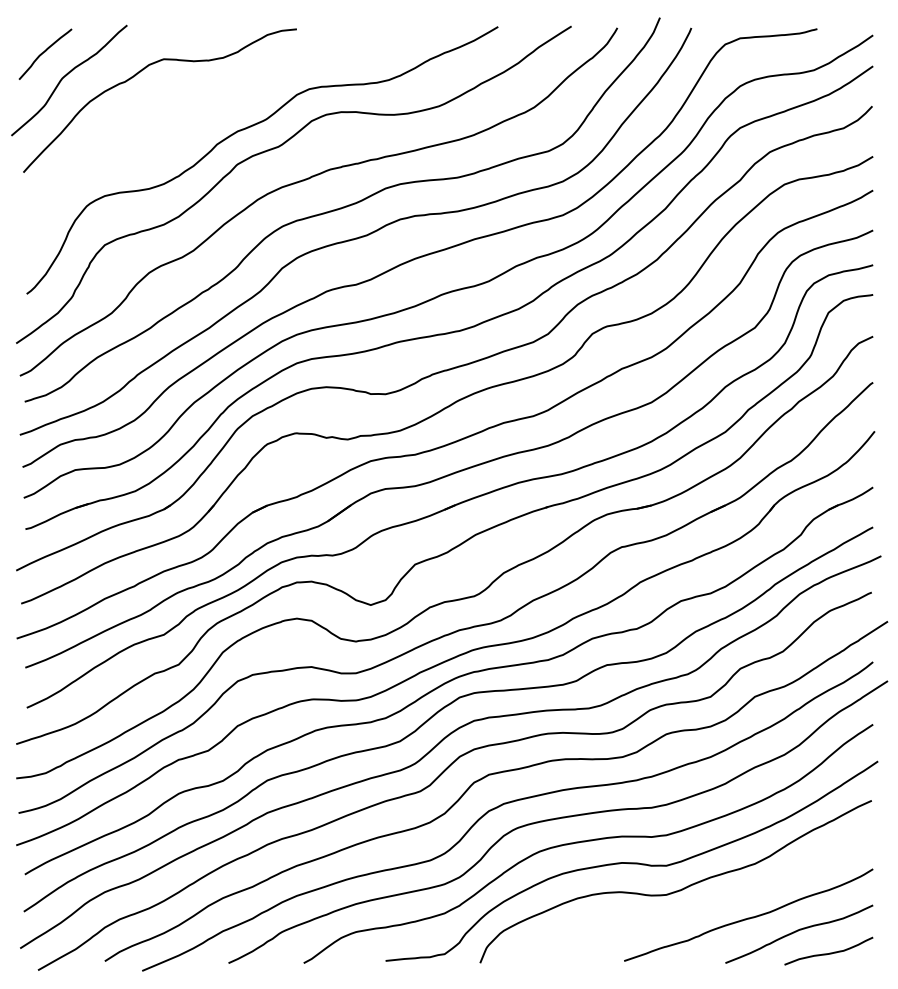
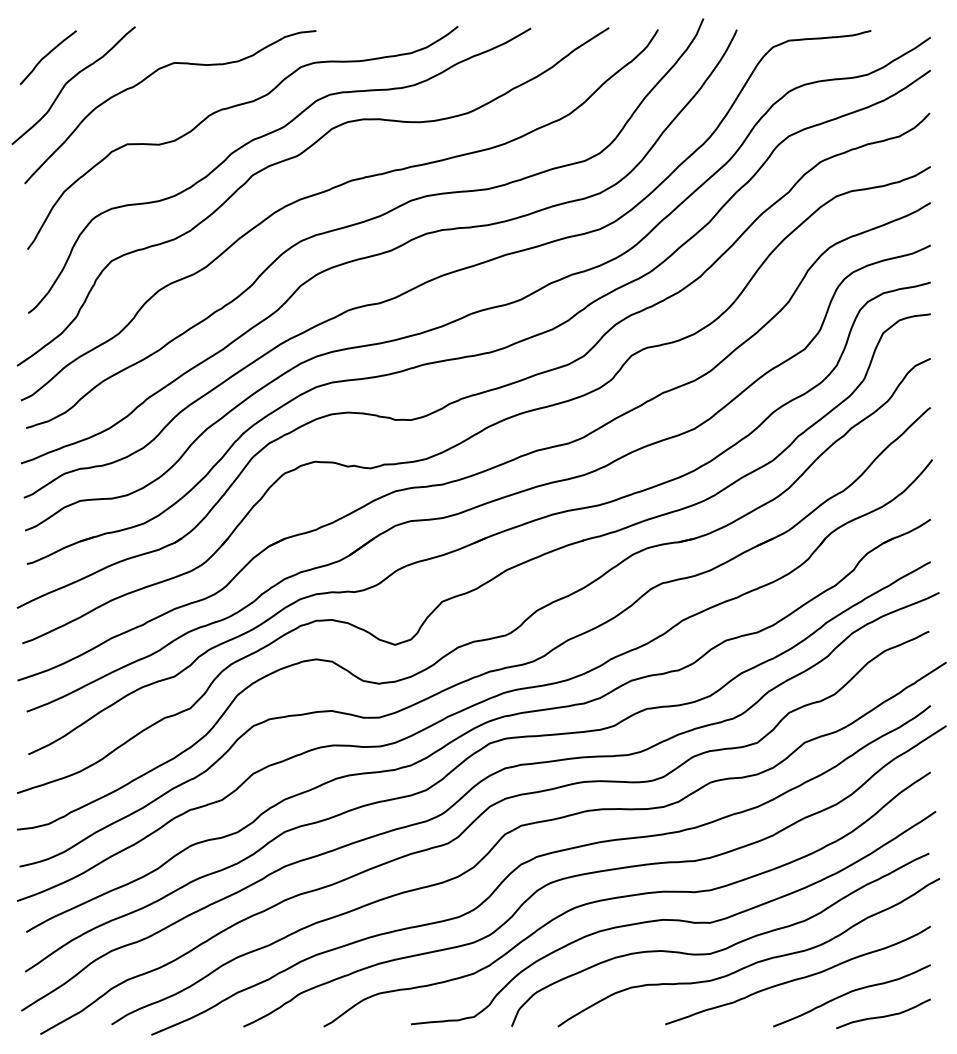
curve: (218, 101) -> (232, 107), added
curve: (706, 903) -> (753, 963), added

